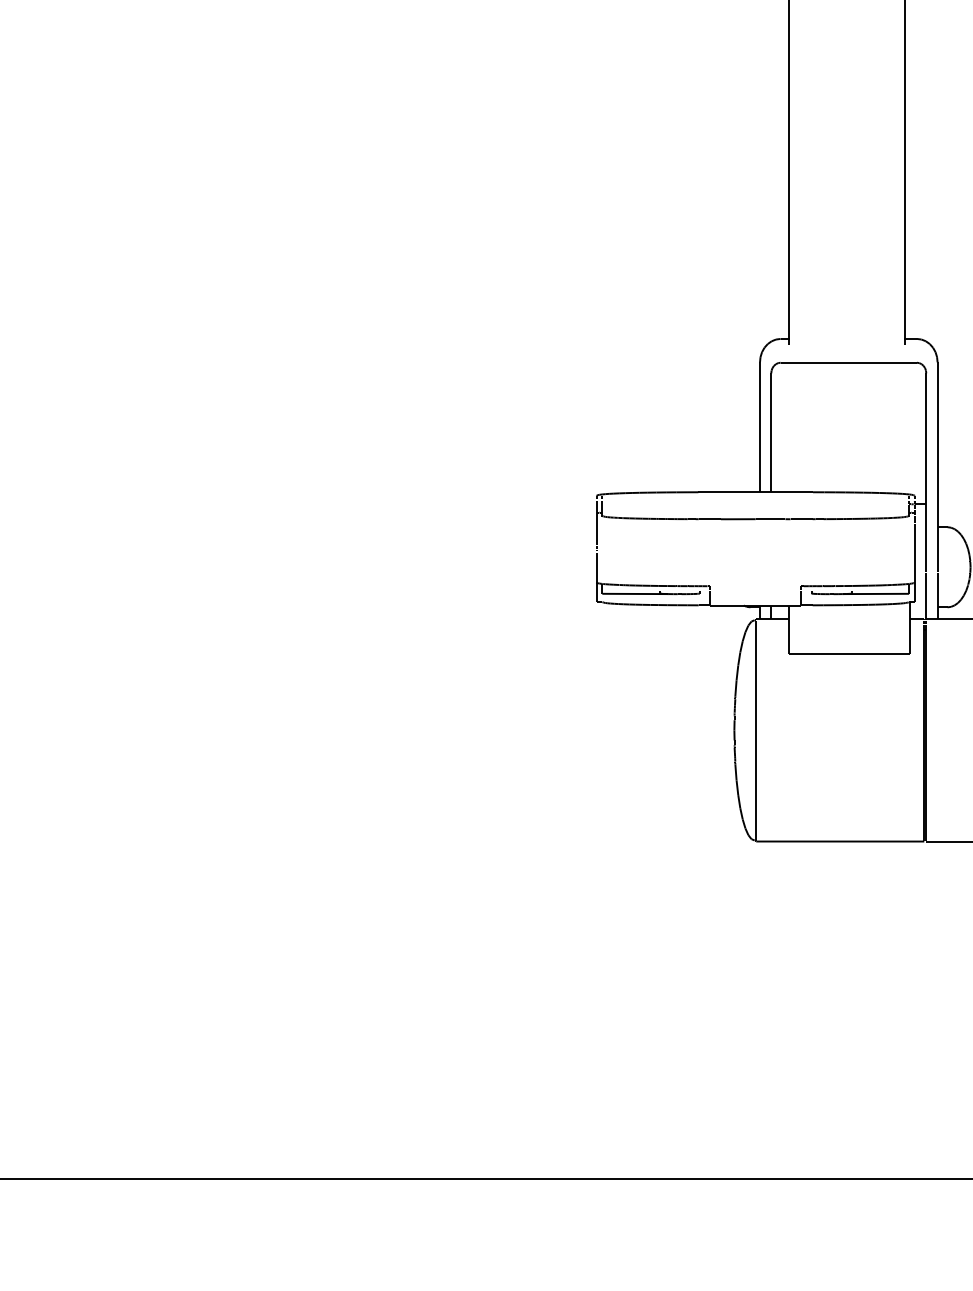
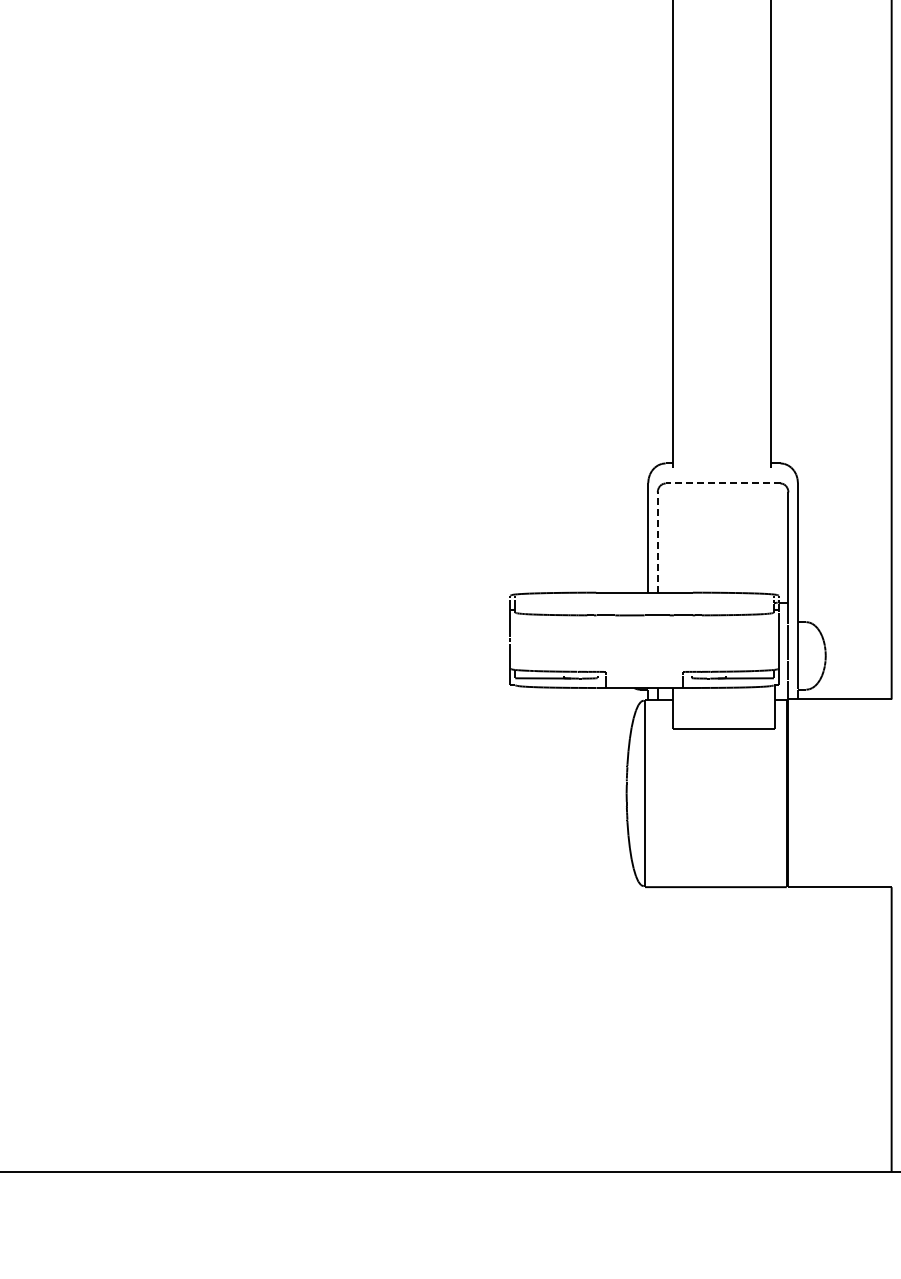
line: (848, 362) -> (722, 483), solid -> dashed
line: (770, 432) -> (657, 542), solid -> dashed

